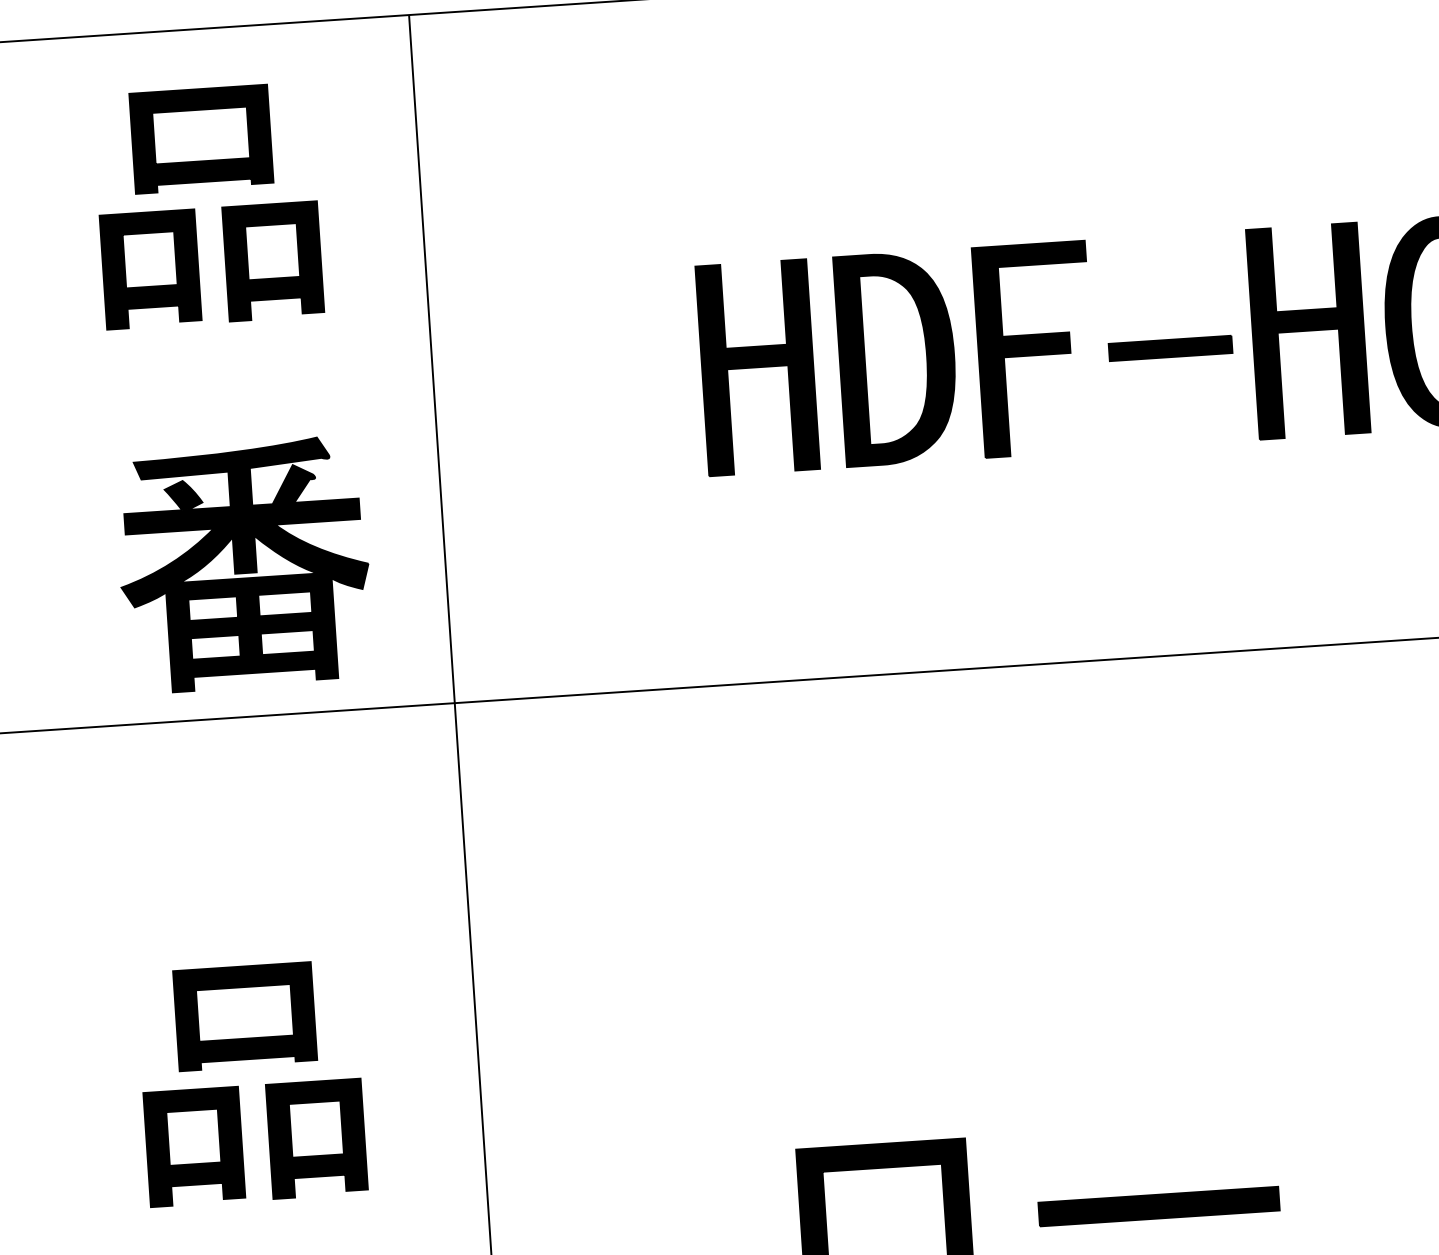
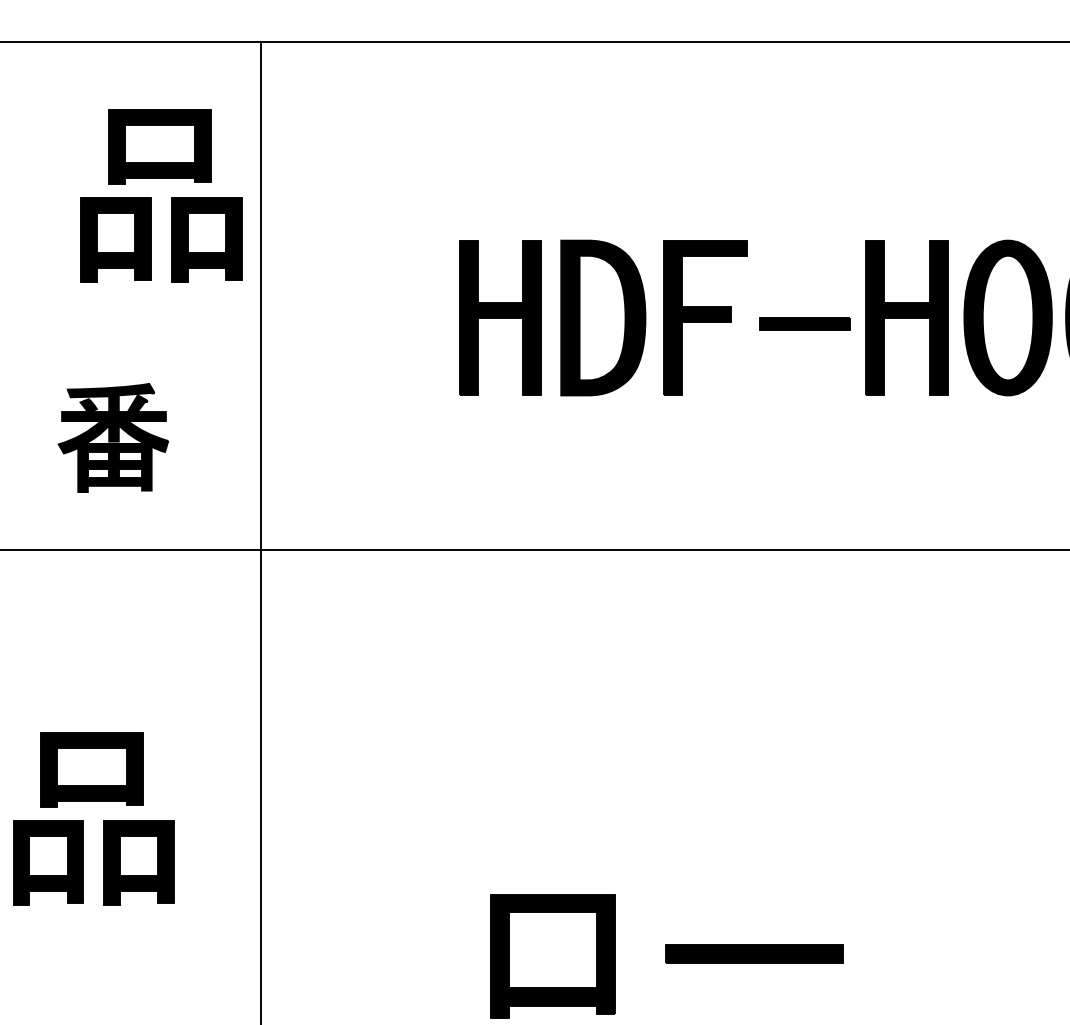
part: (194, 208) -> (151, 197), moved
part: (244, 564) -> (113, 437), size x0.6

